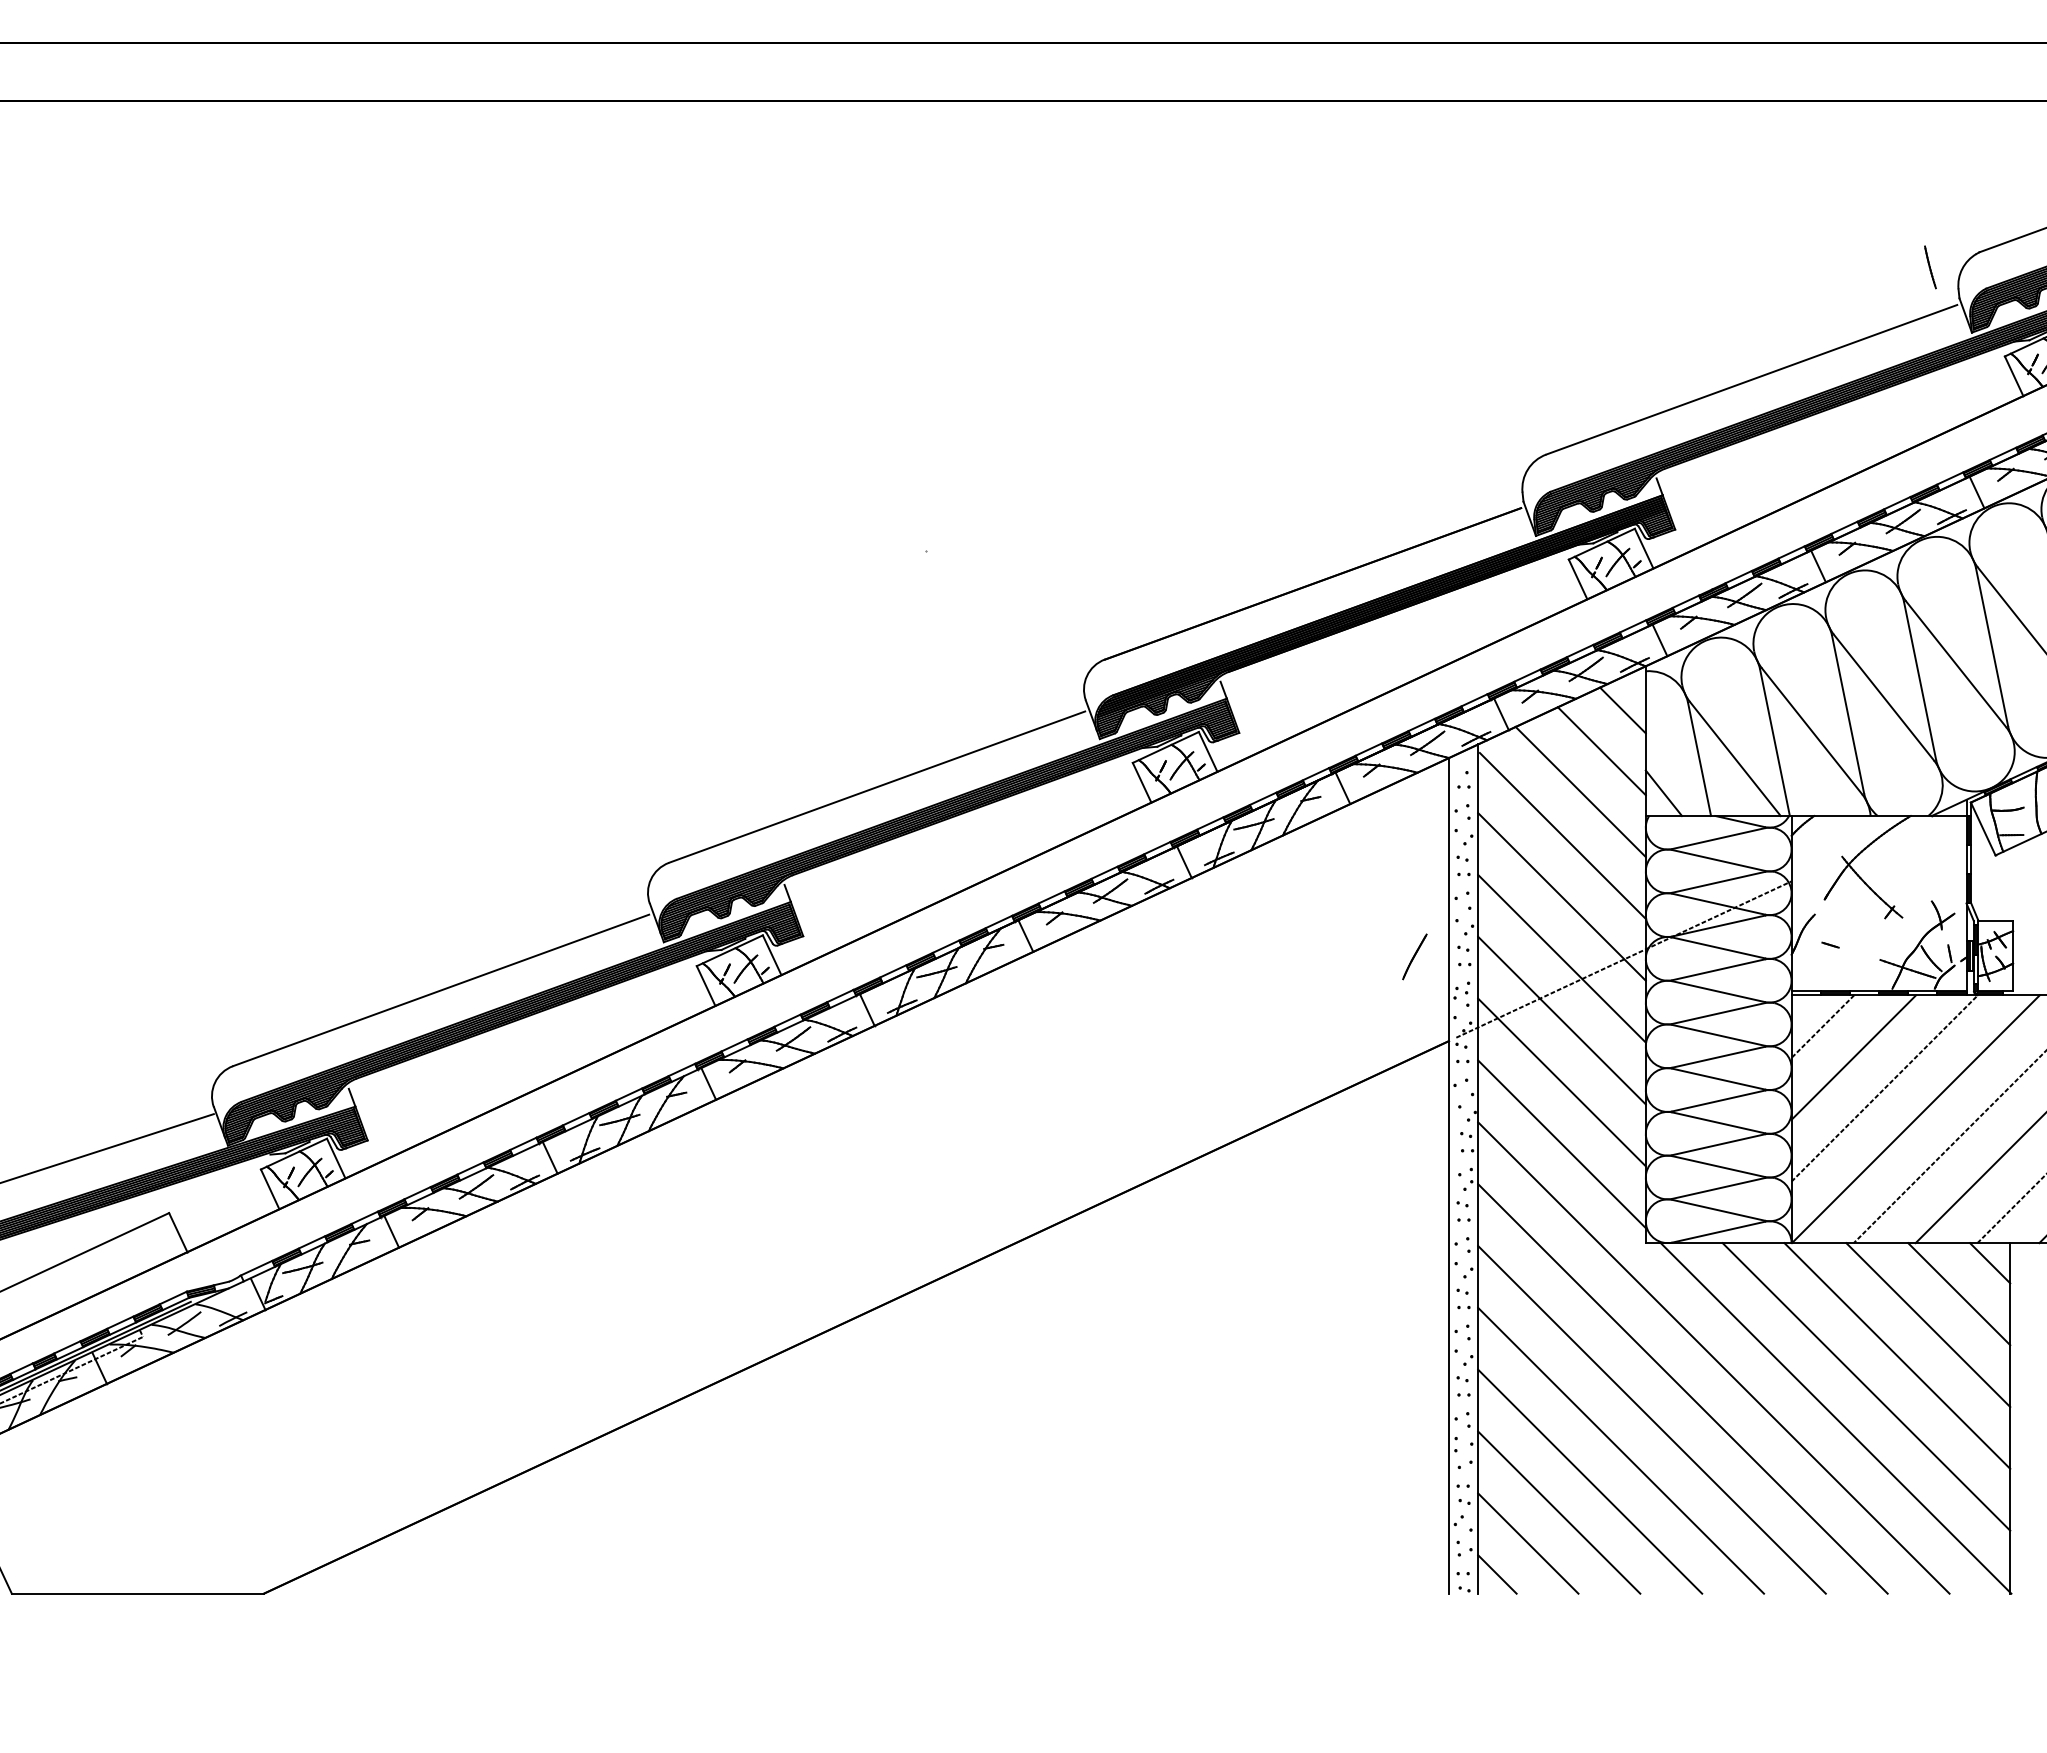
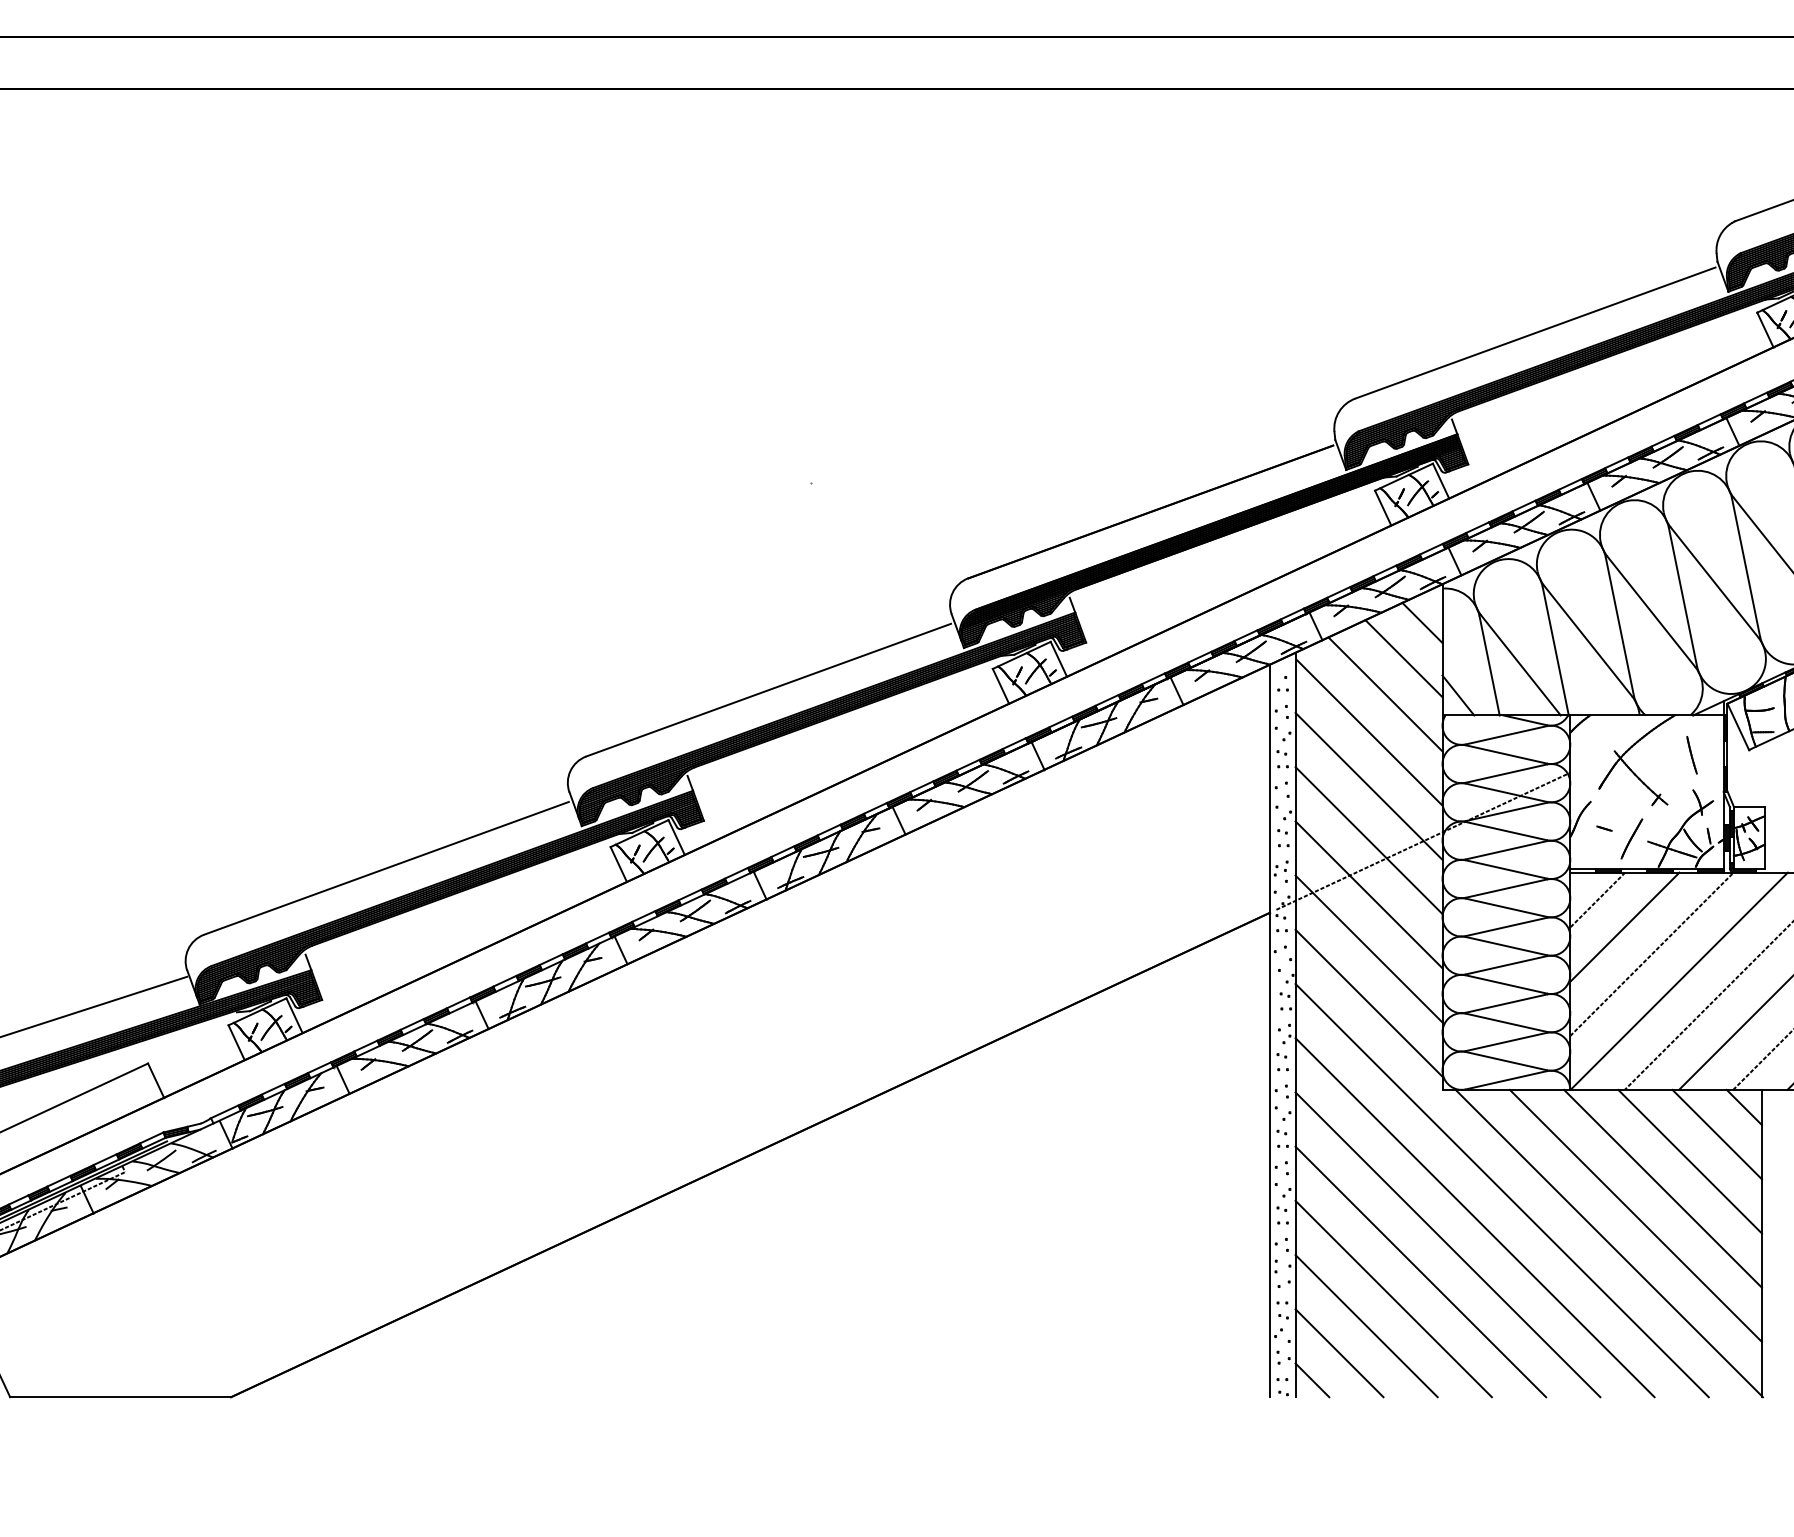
line: (1930, 267) -> (1692, 755), moved
line: (1414, 956) -> (1631, 838), moved

